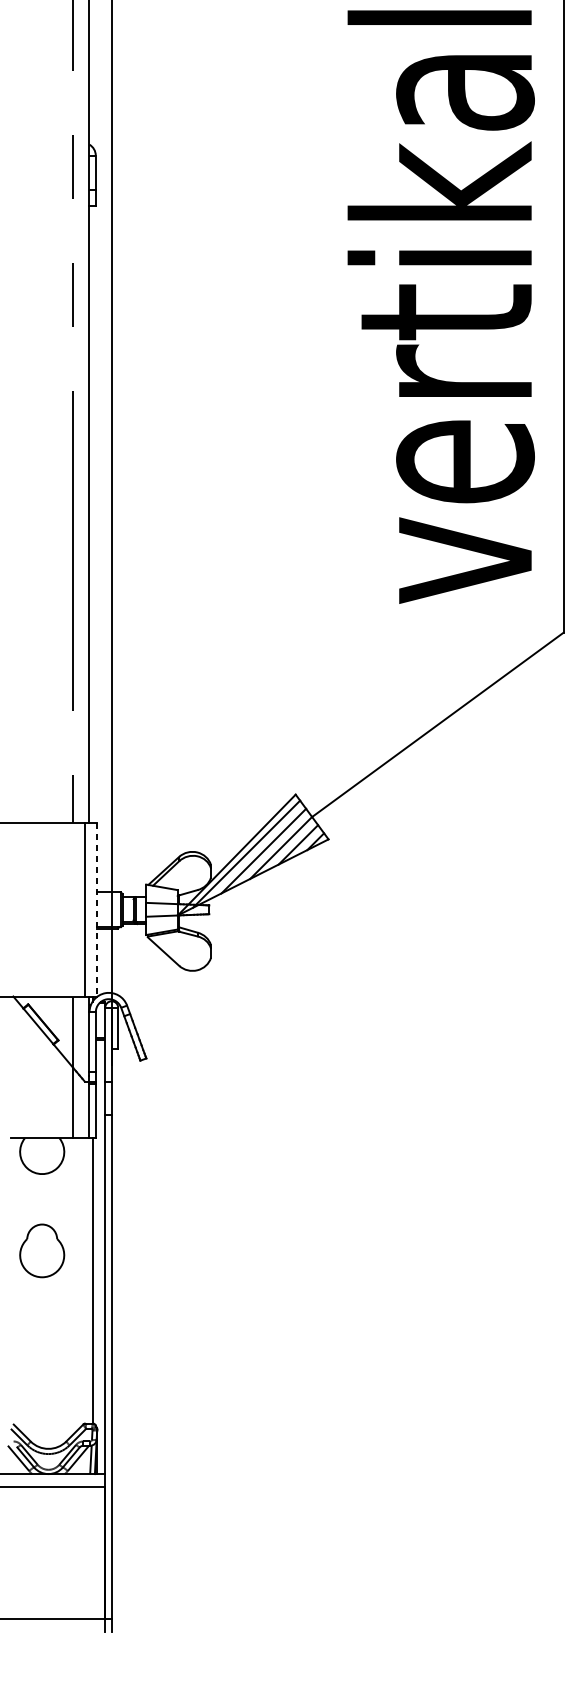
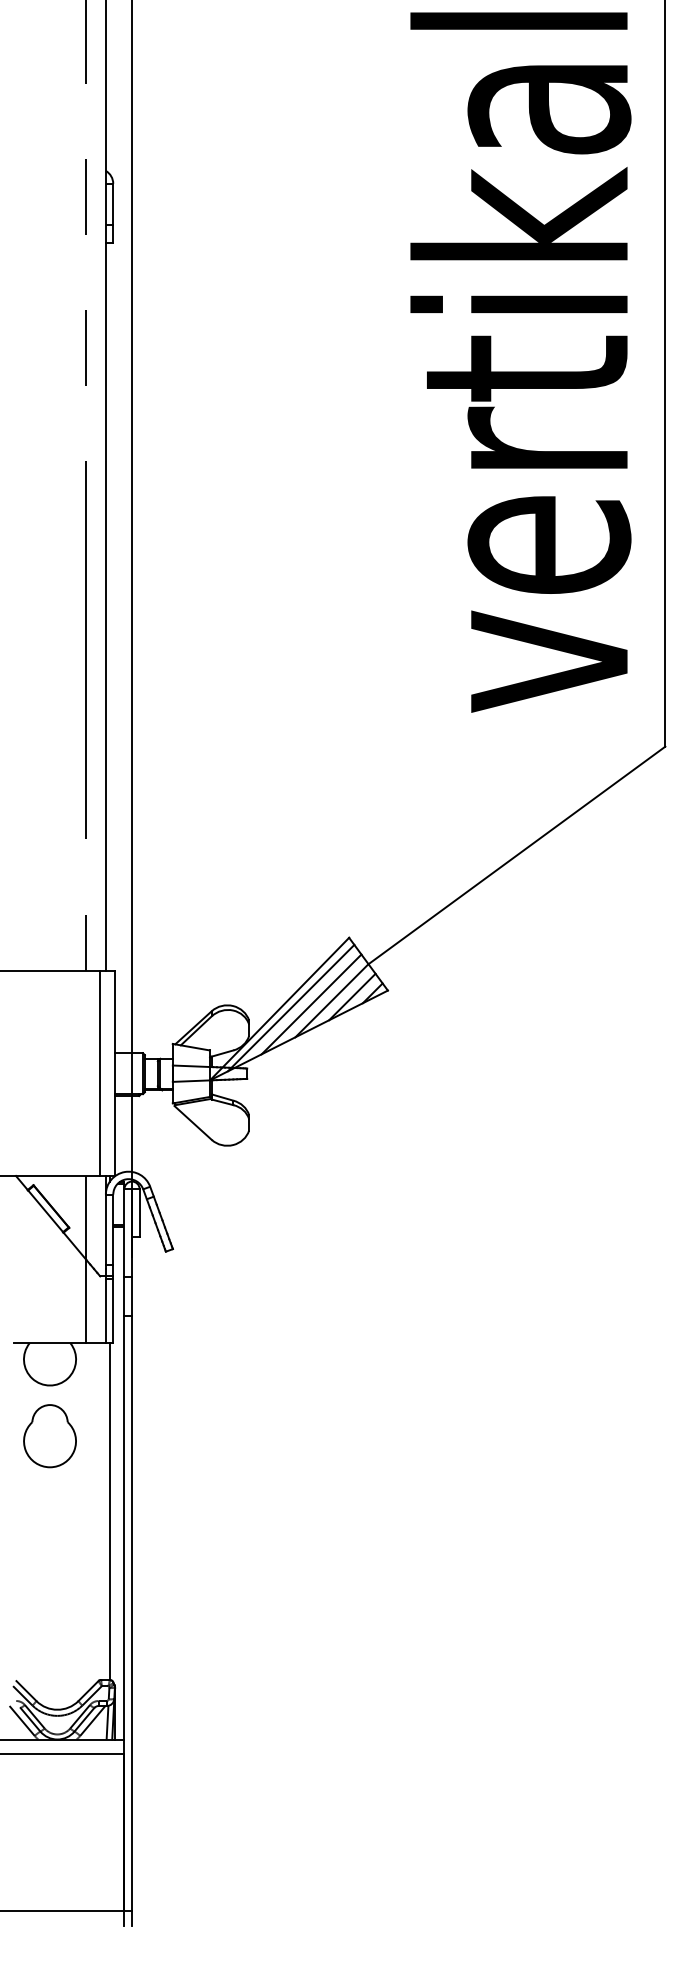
line: (97, 910) -> (115, 1074), dashed -> solid
part: (41, 1251) -> (49, 1436), moved

